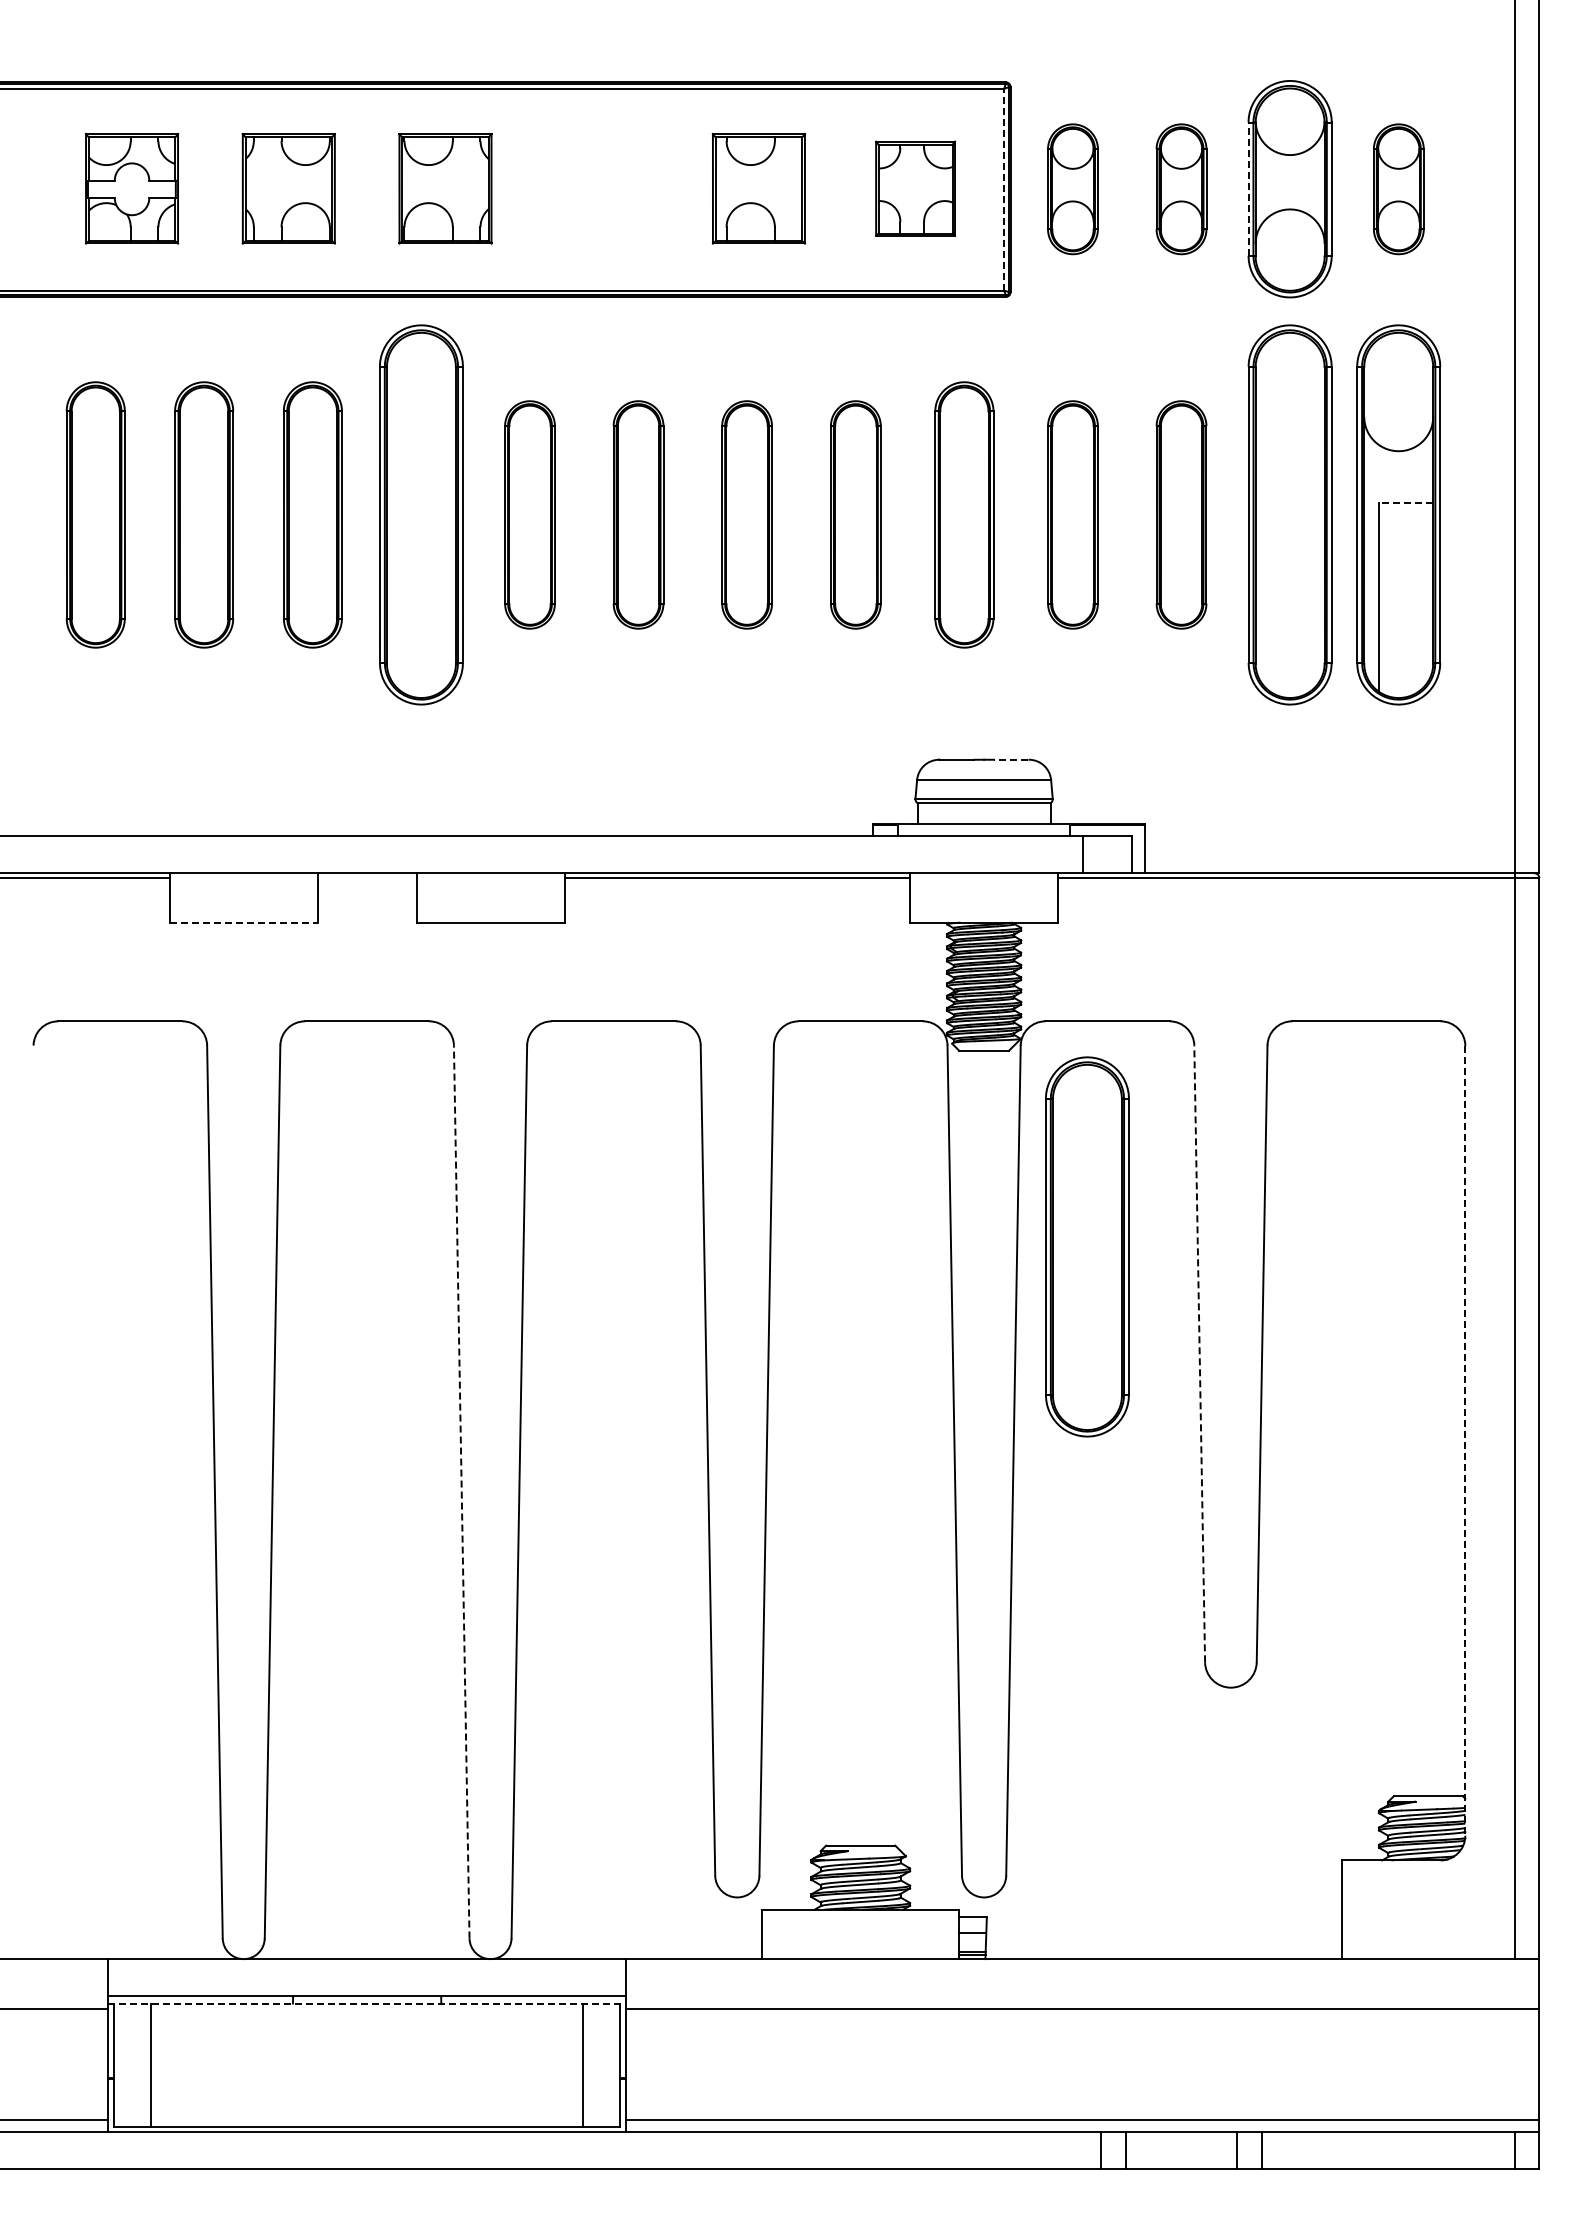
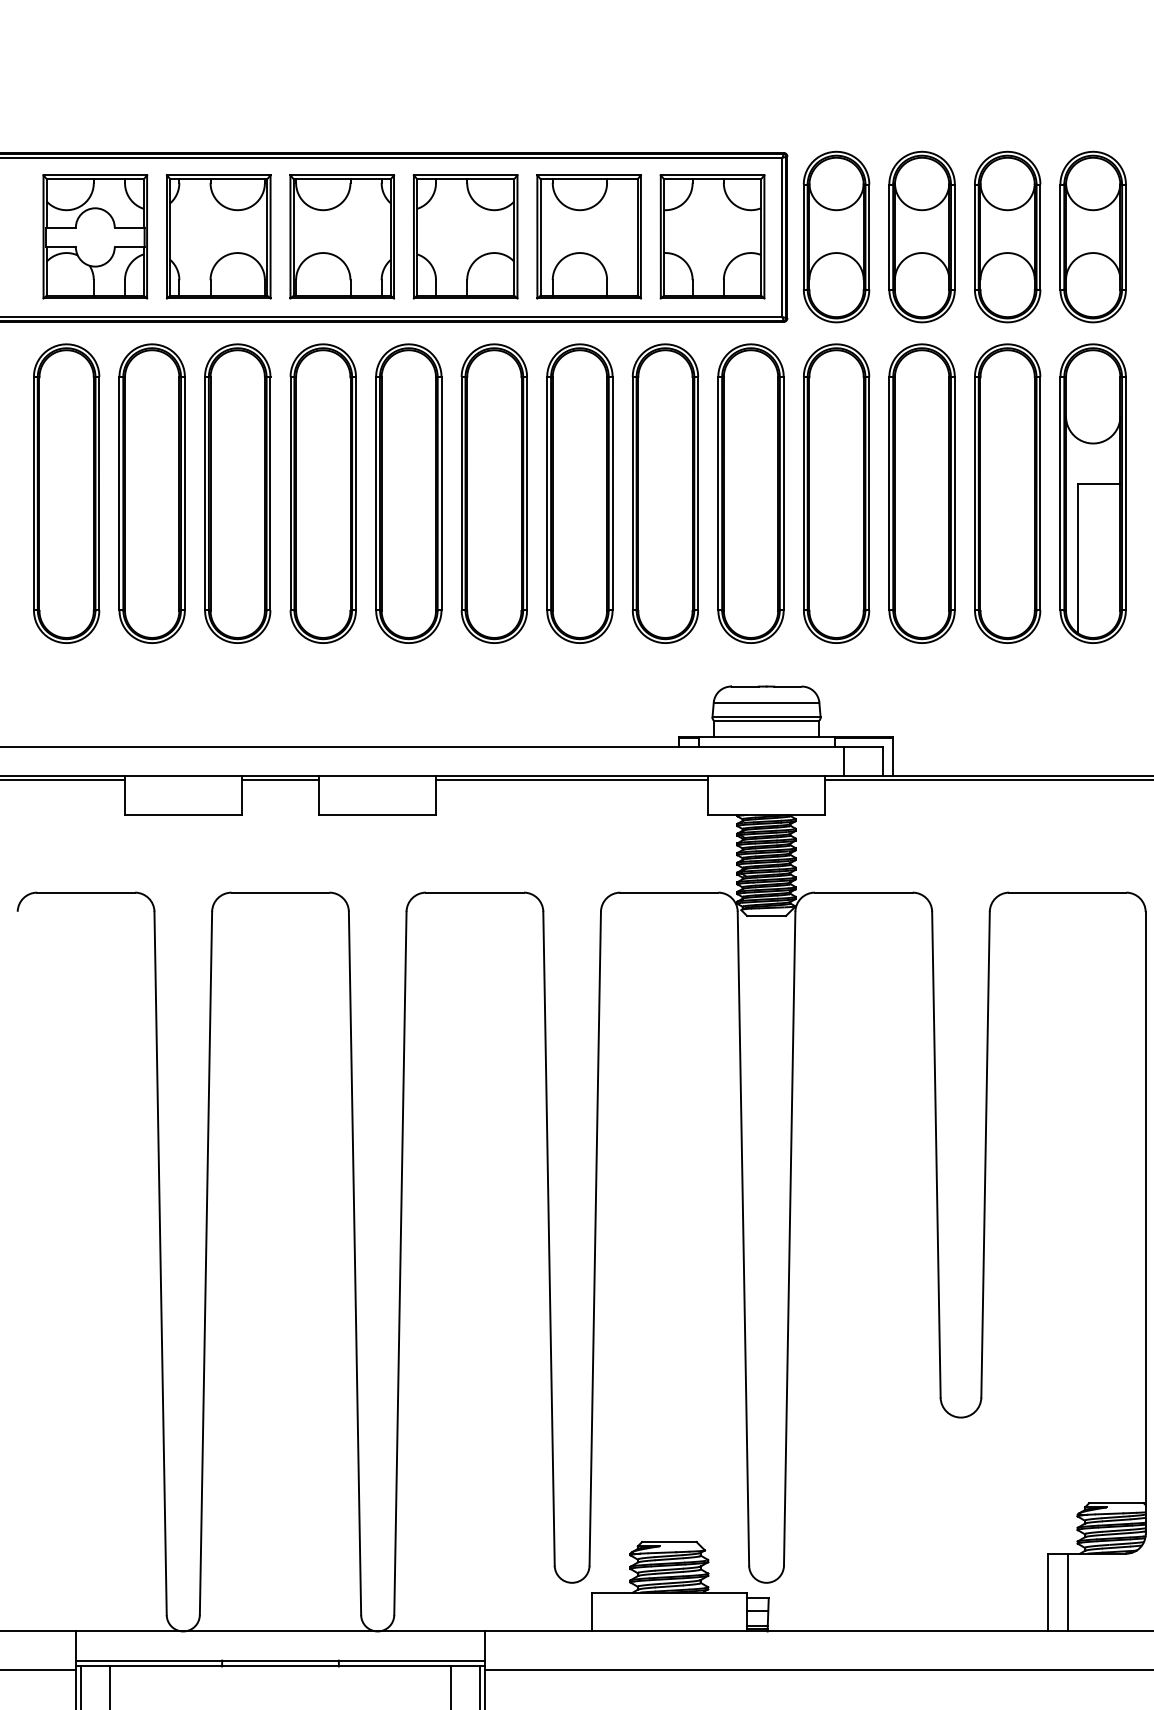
part: (131, 188) -> (94, 236), size x1.43
part: (288, 188) -> (218, 236), size x1.43
part: (445, 188) -> (342, 236), size x1.43
part: (601, 188) -> (465, 236), added
part: (758, 188) -> (588, 236), size x1.43
part: (915, 188) -> (712, 236), size x1.67
line: (1004, 189) -> (782, 237), dashed -> solid
part: (1072, 189) -> (836, 237), size x1.67
part: (1181, 189) -> (922, 237), size x1.67
line: (1248, 189) -> (974, 237), dashed -> solid
part: (1398, 189) -> (1093, 237), size x1.67
line: (1405, 503) -> (1098, 484), dashed -> solid
part: (95, 514) -> (66, 493), size x1.43
part: (203, 514) -> (151, 493), size x1.43
part: (312, 514) -> (237, 493), size x1.43
part: (529, 514) -> (408, 493), size x1.67
part: (638, 514) -> (494, 493), size x1.67
part: (746, 514) -> (579, 493), size x1.67
part: (855, 514) -> (665, 493), size x1.67
part: (964, 514) -> (751, 493), size x1.43
part: (1072, 514) -> (836, 493), size x1.67
part: (1181, 514) -> (922, 493), size x1.67
line: (1010, 759) -> (787, 686), dashed -> solid
line: (366, 878) -> (280, 780), added
line: (244, 922) -> (183, 814), dashed -> solid
part: (1087, 1246) -> (848, 1070), removed
line: (1199, 1353) -> (936, 1154), dashed -> solid
line: (1465, 1440) -> (1145, 1222), dashed -> solid
line: (461, 1492) -> (354, 1263), dashed -> solid
line: (1366, 1909) -> (1067, 1592), added
line: (367, 2003) -> (280, 1666), dashed -> solid

